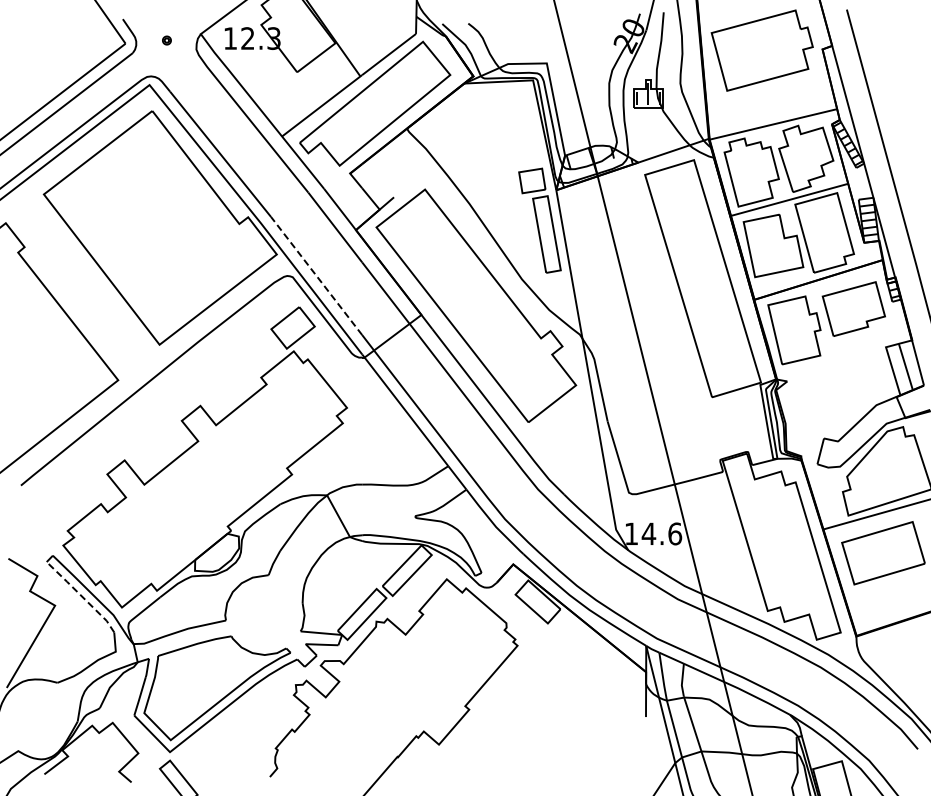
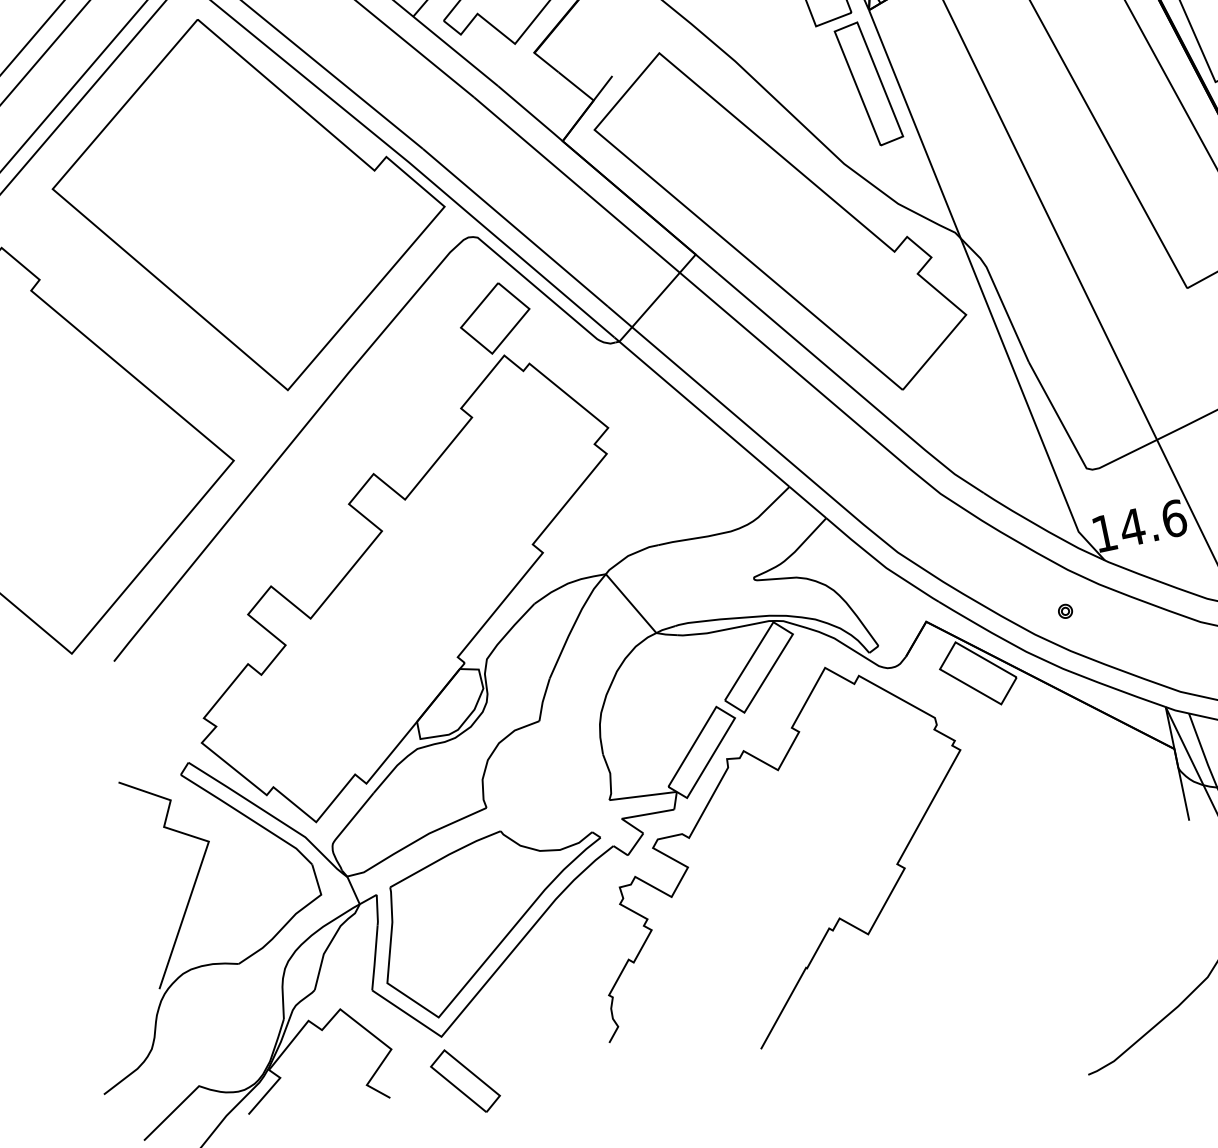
line: (316, 276) -> (515, 228), dashed -> solid
part: (598, 575) -> (1065, 610), added
line: (81, 595) -> (247, 816), dashed -> solid

